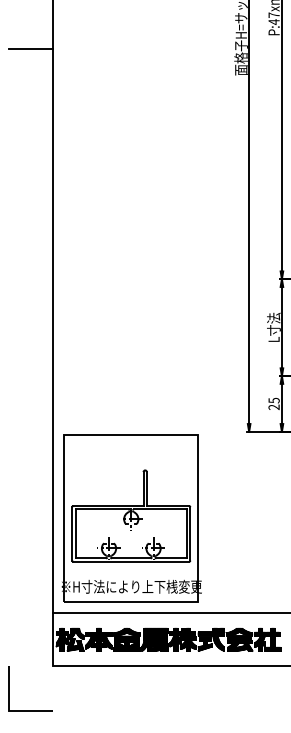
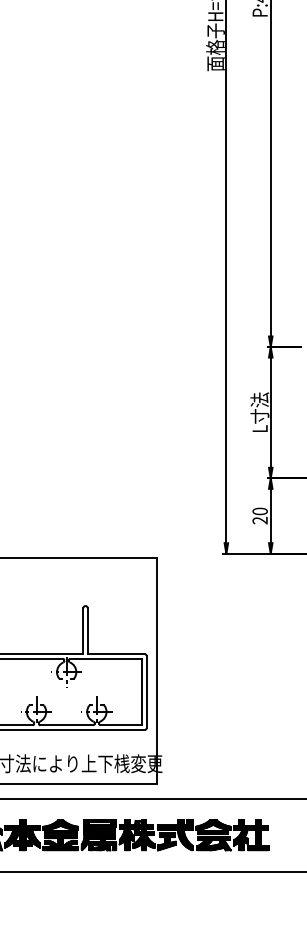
text: (273, 400) -> (259, 511), 25 -> 20

